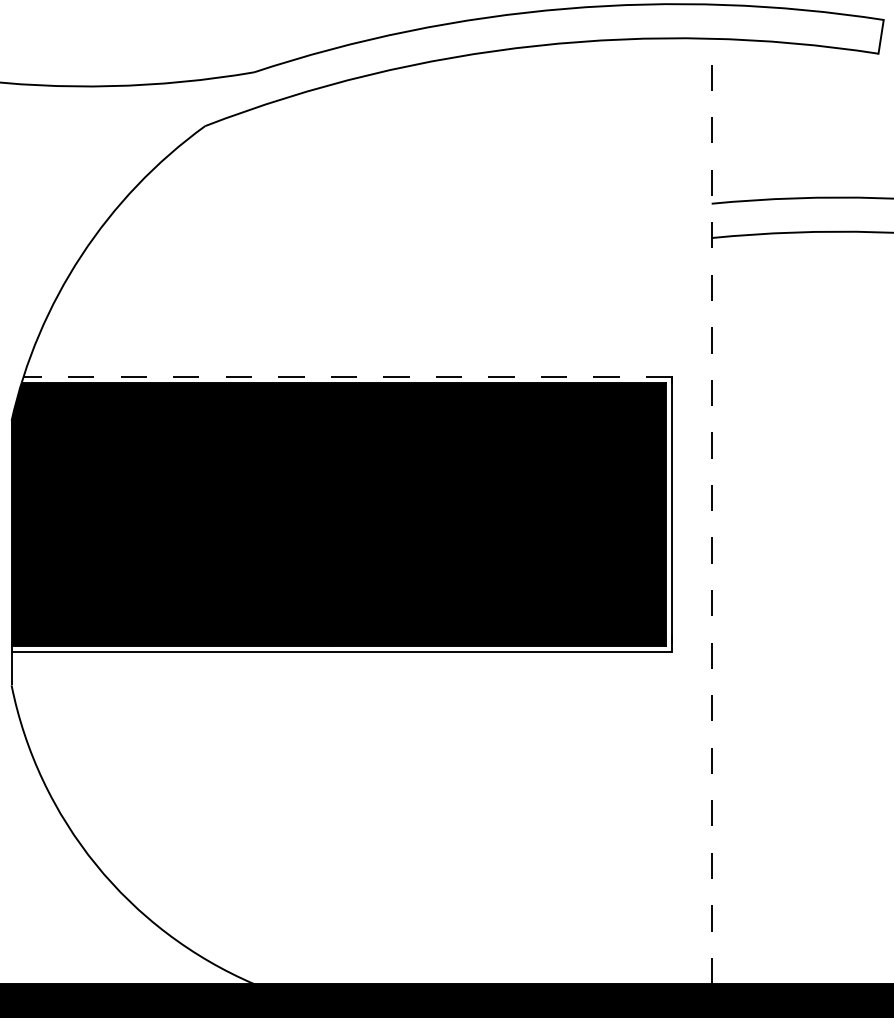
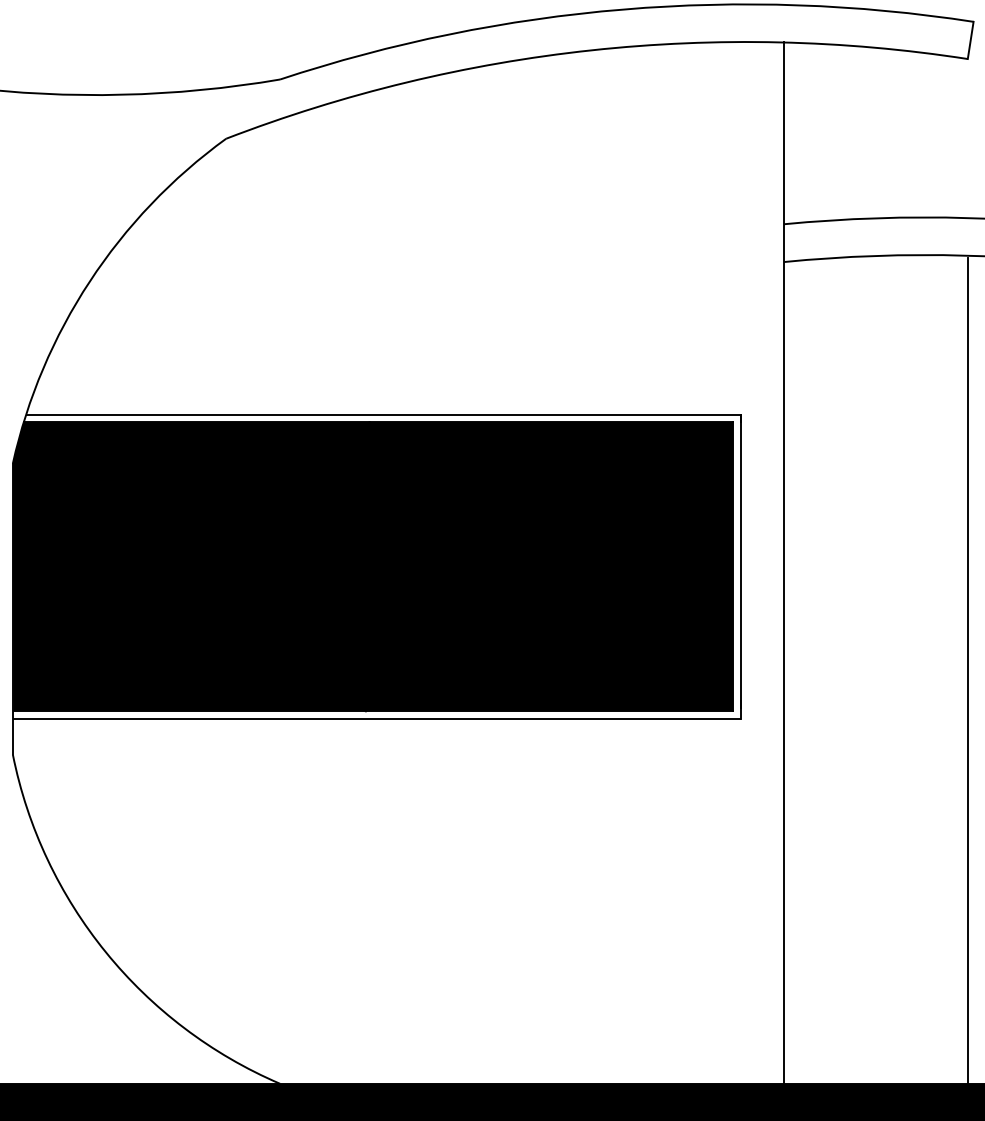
line: (347, 376) -> (382, 414), dashed -> solid
line: (711, 511) -> (783, 563), dashed -> solid
line: (878, 608) -> (967, 670), added

